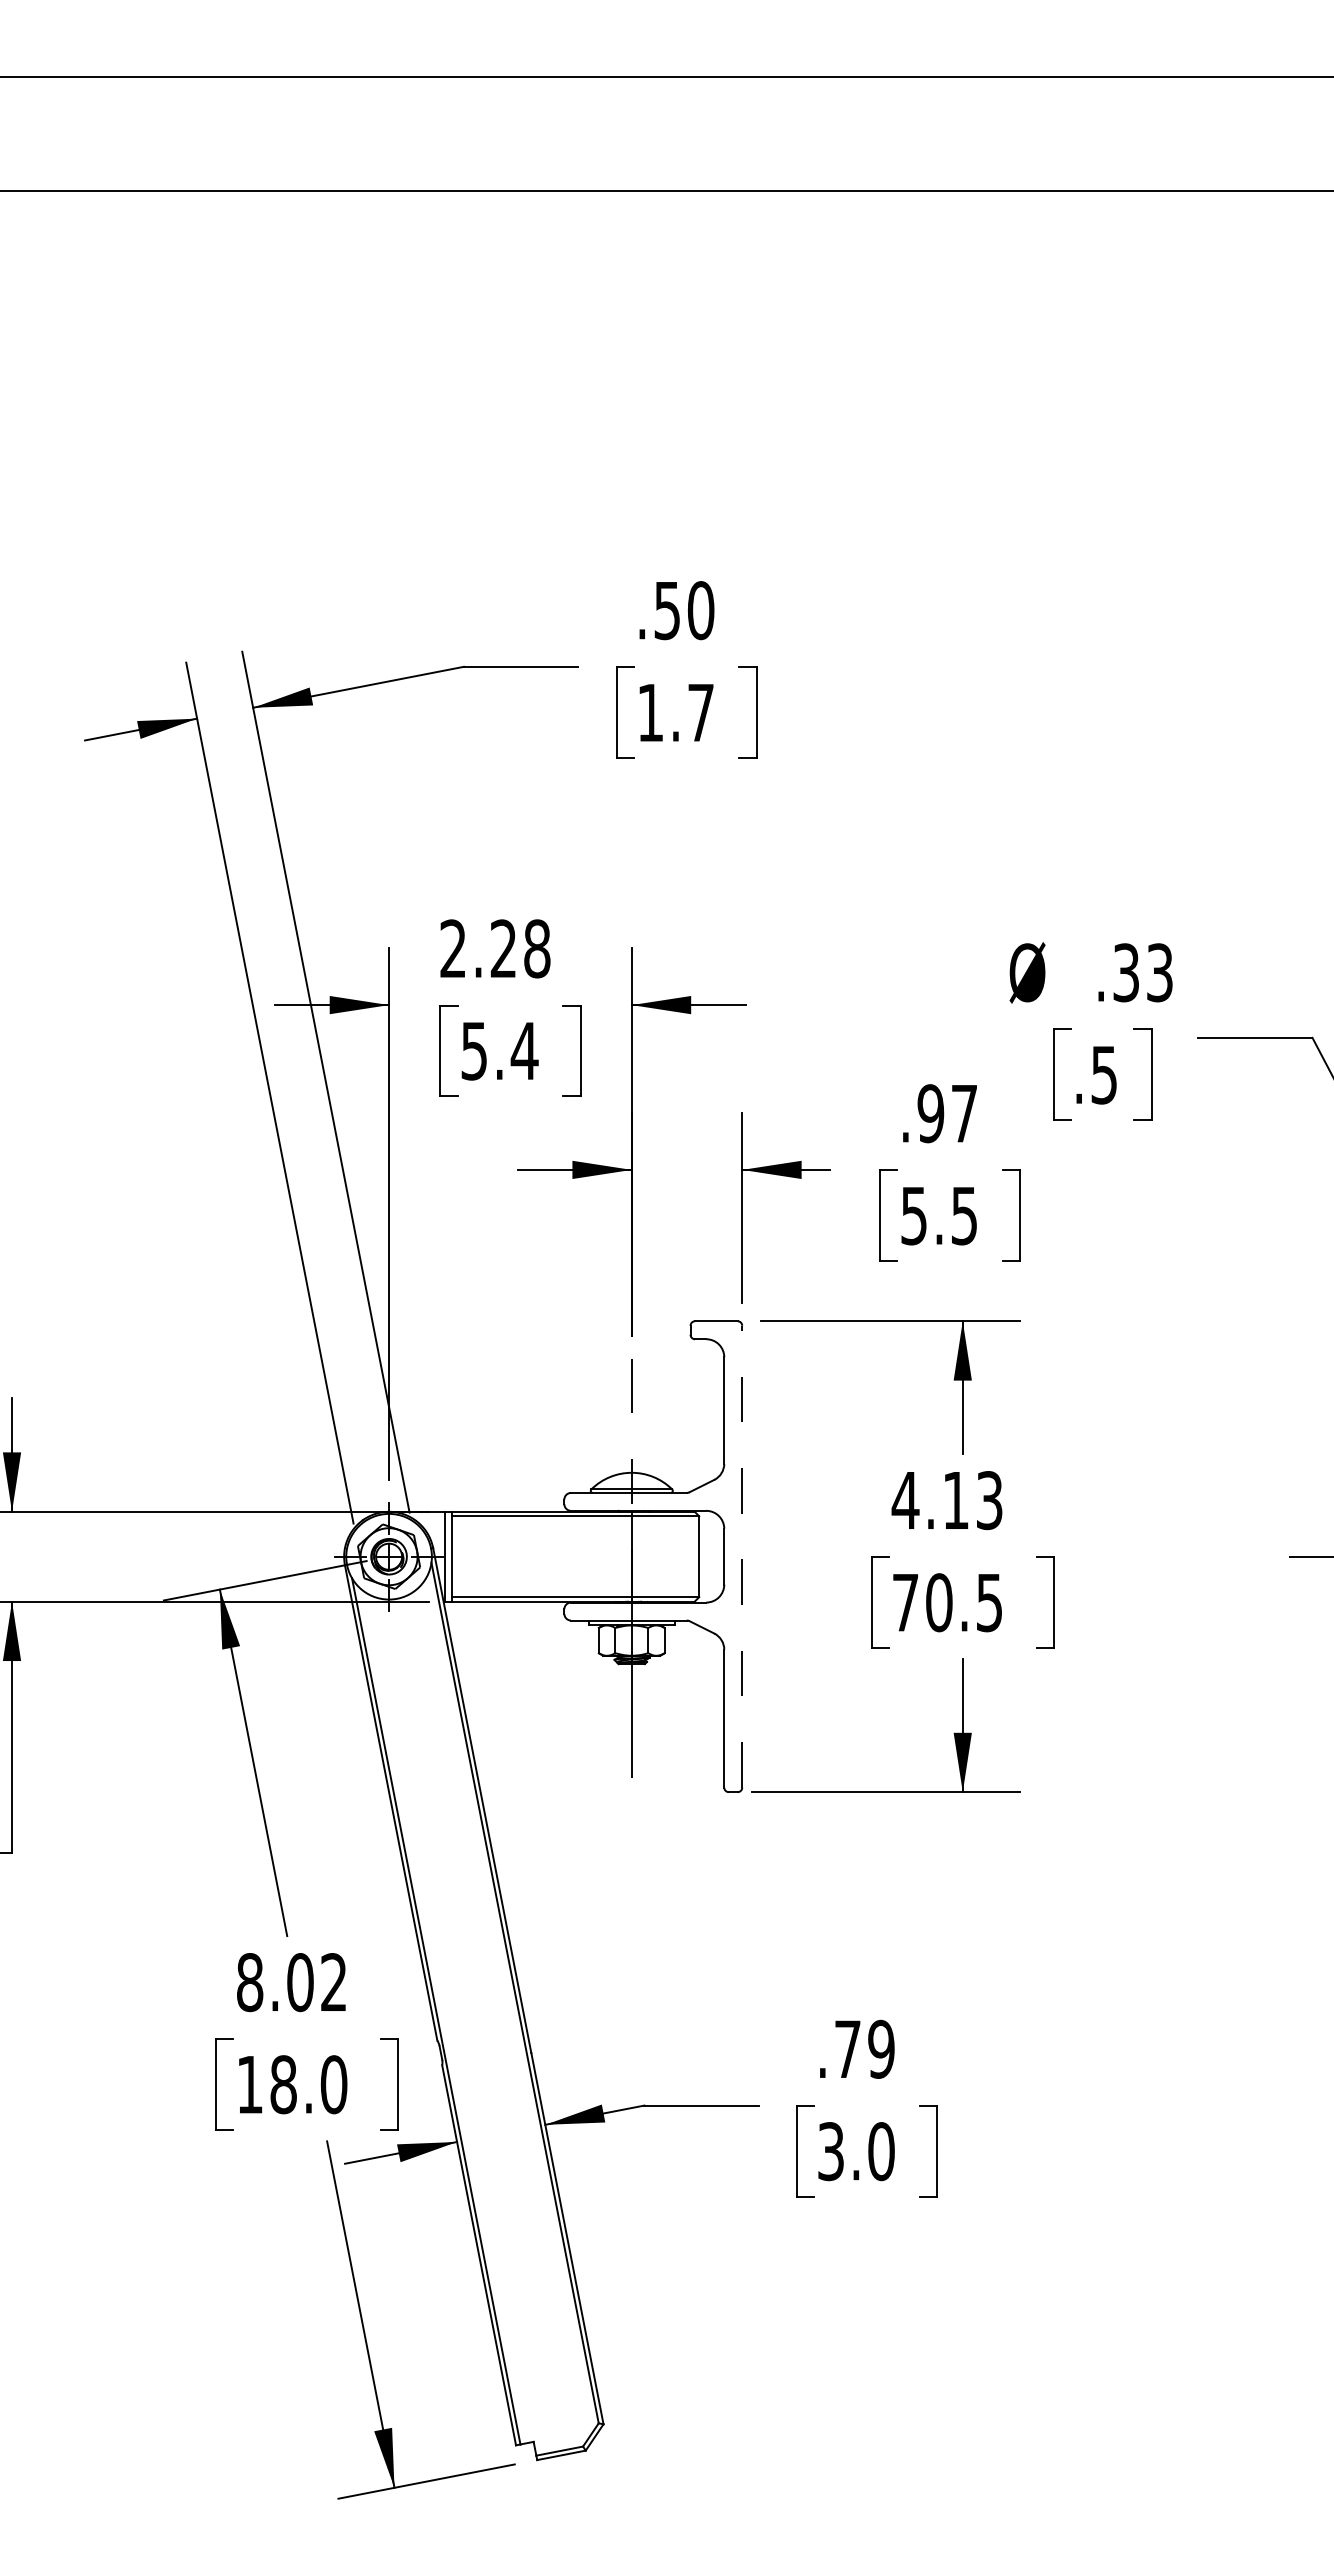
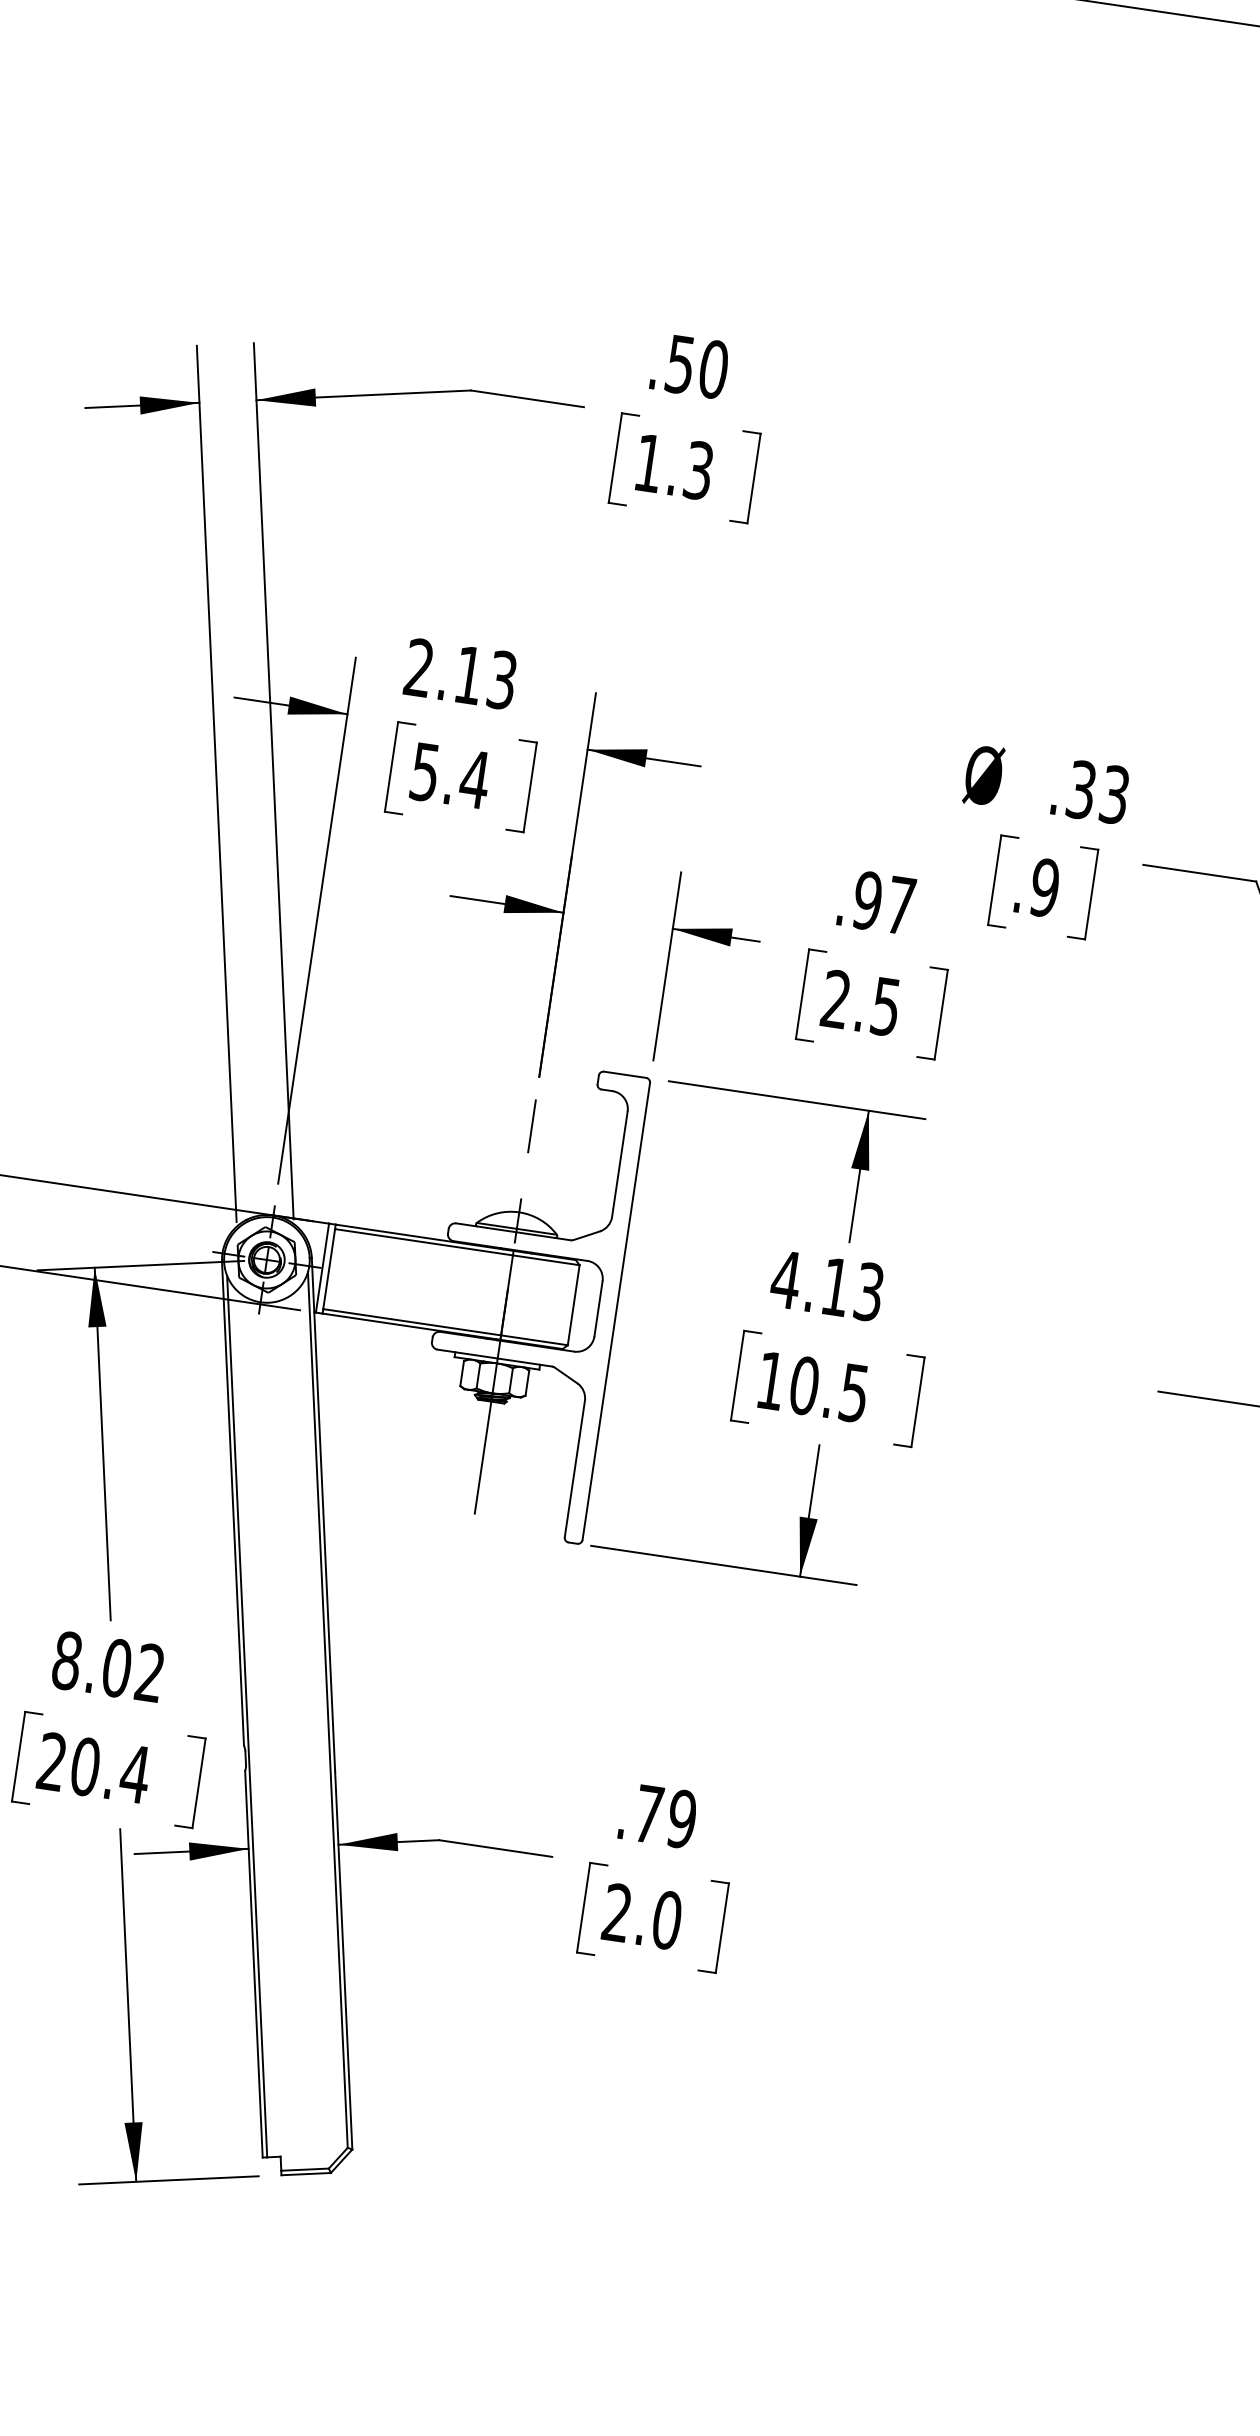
text: (700, 712) -> (698, 470), 1.7 -> 1.3
text: (520, 948) -> (485, 677), 2.28 -> 2.13
text: (1104, 1074) -> (1045, 887), .5 -> .9
text: (913, 1215) -> (835, 998), 5.5 -> 2.5
line: (742, 1556) -> (616, 1311), dashed -> solid
text: (905, 1602) -> (771, 1380), 70.5 -> 10.5
text: (292, 2084) -> (94, 1767), 18.0 -> 20.4
text: (830, 2151) -> (616, 1912), 3.0 -> 2.0

